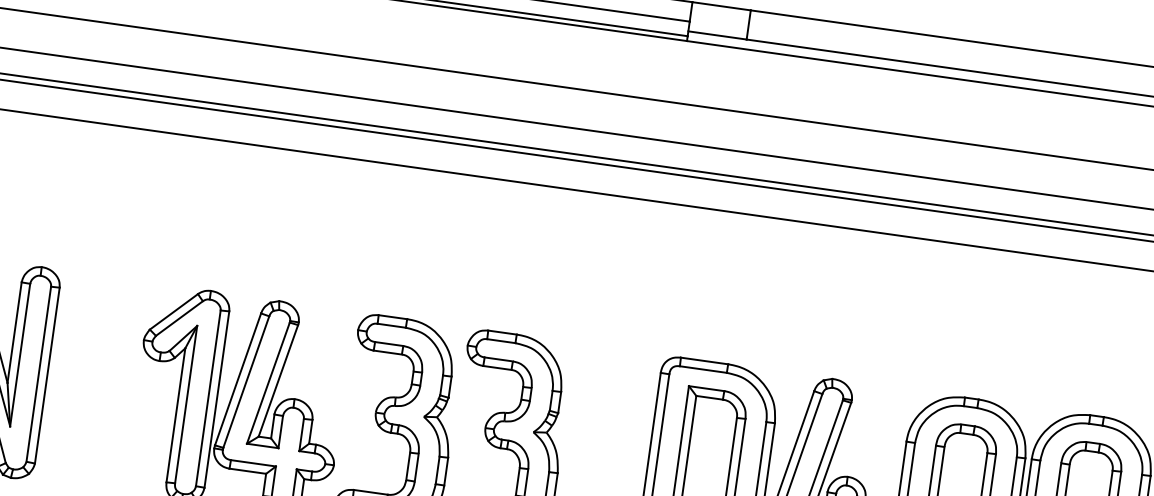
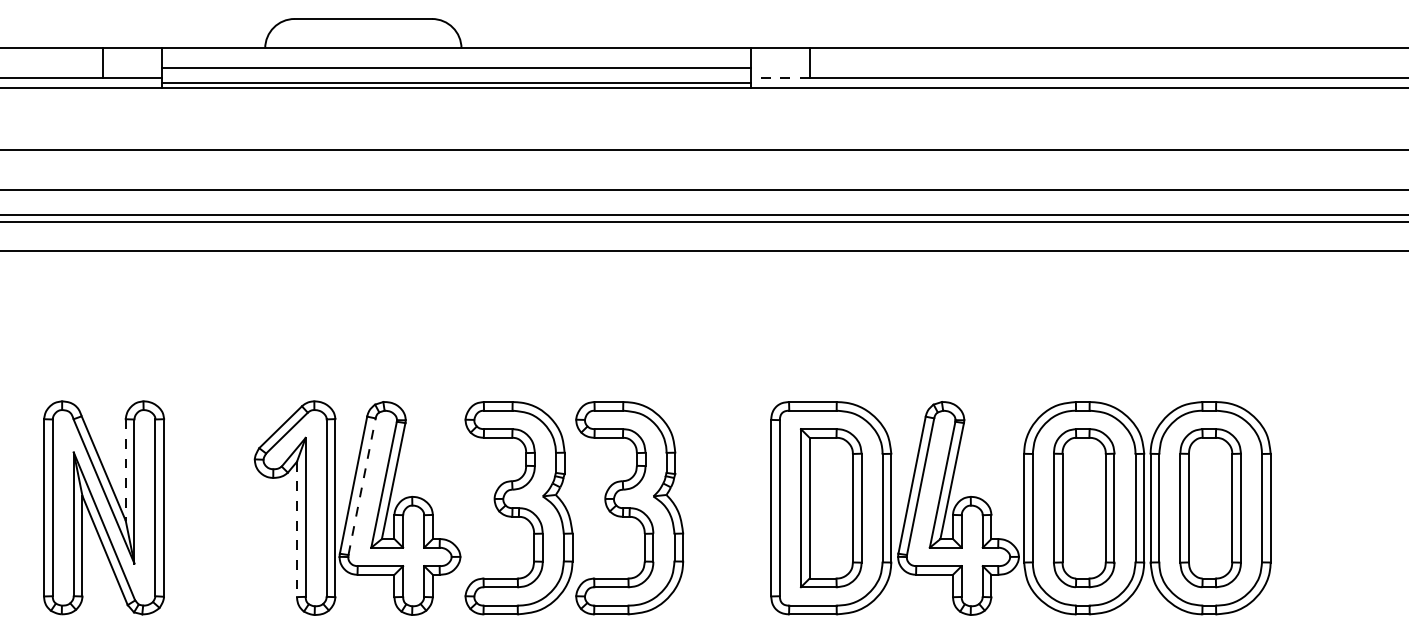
line: (716, 34) -> (779, 77), solid -> dashed
line: (14, 332) -> (125, 469), solid -> dashed
line: (246, 381) -> (362, 486), solid -> dashed
line: (176, 415) -> (297, 529), solid -> dashed

